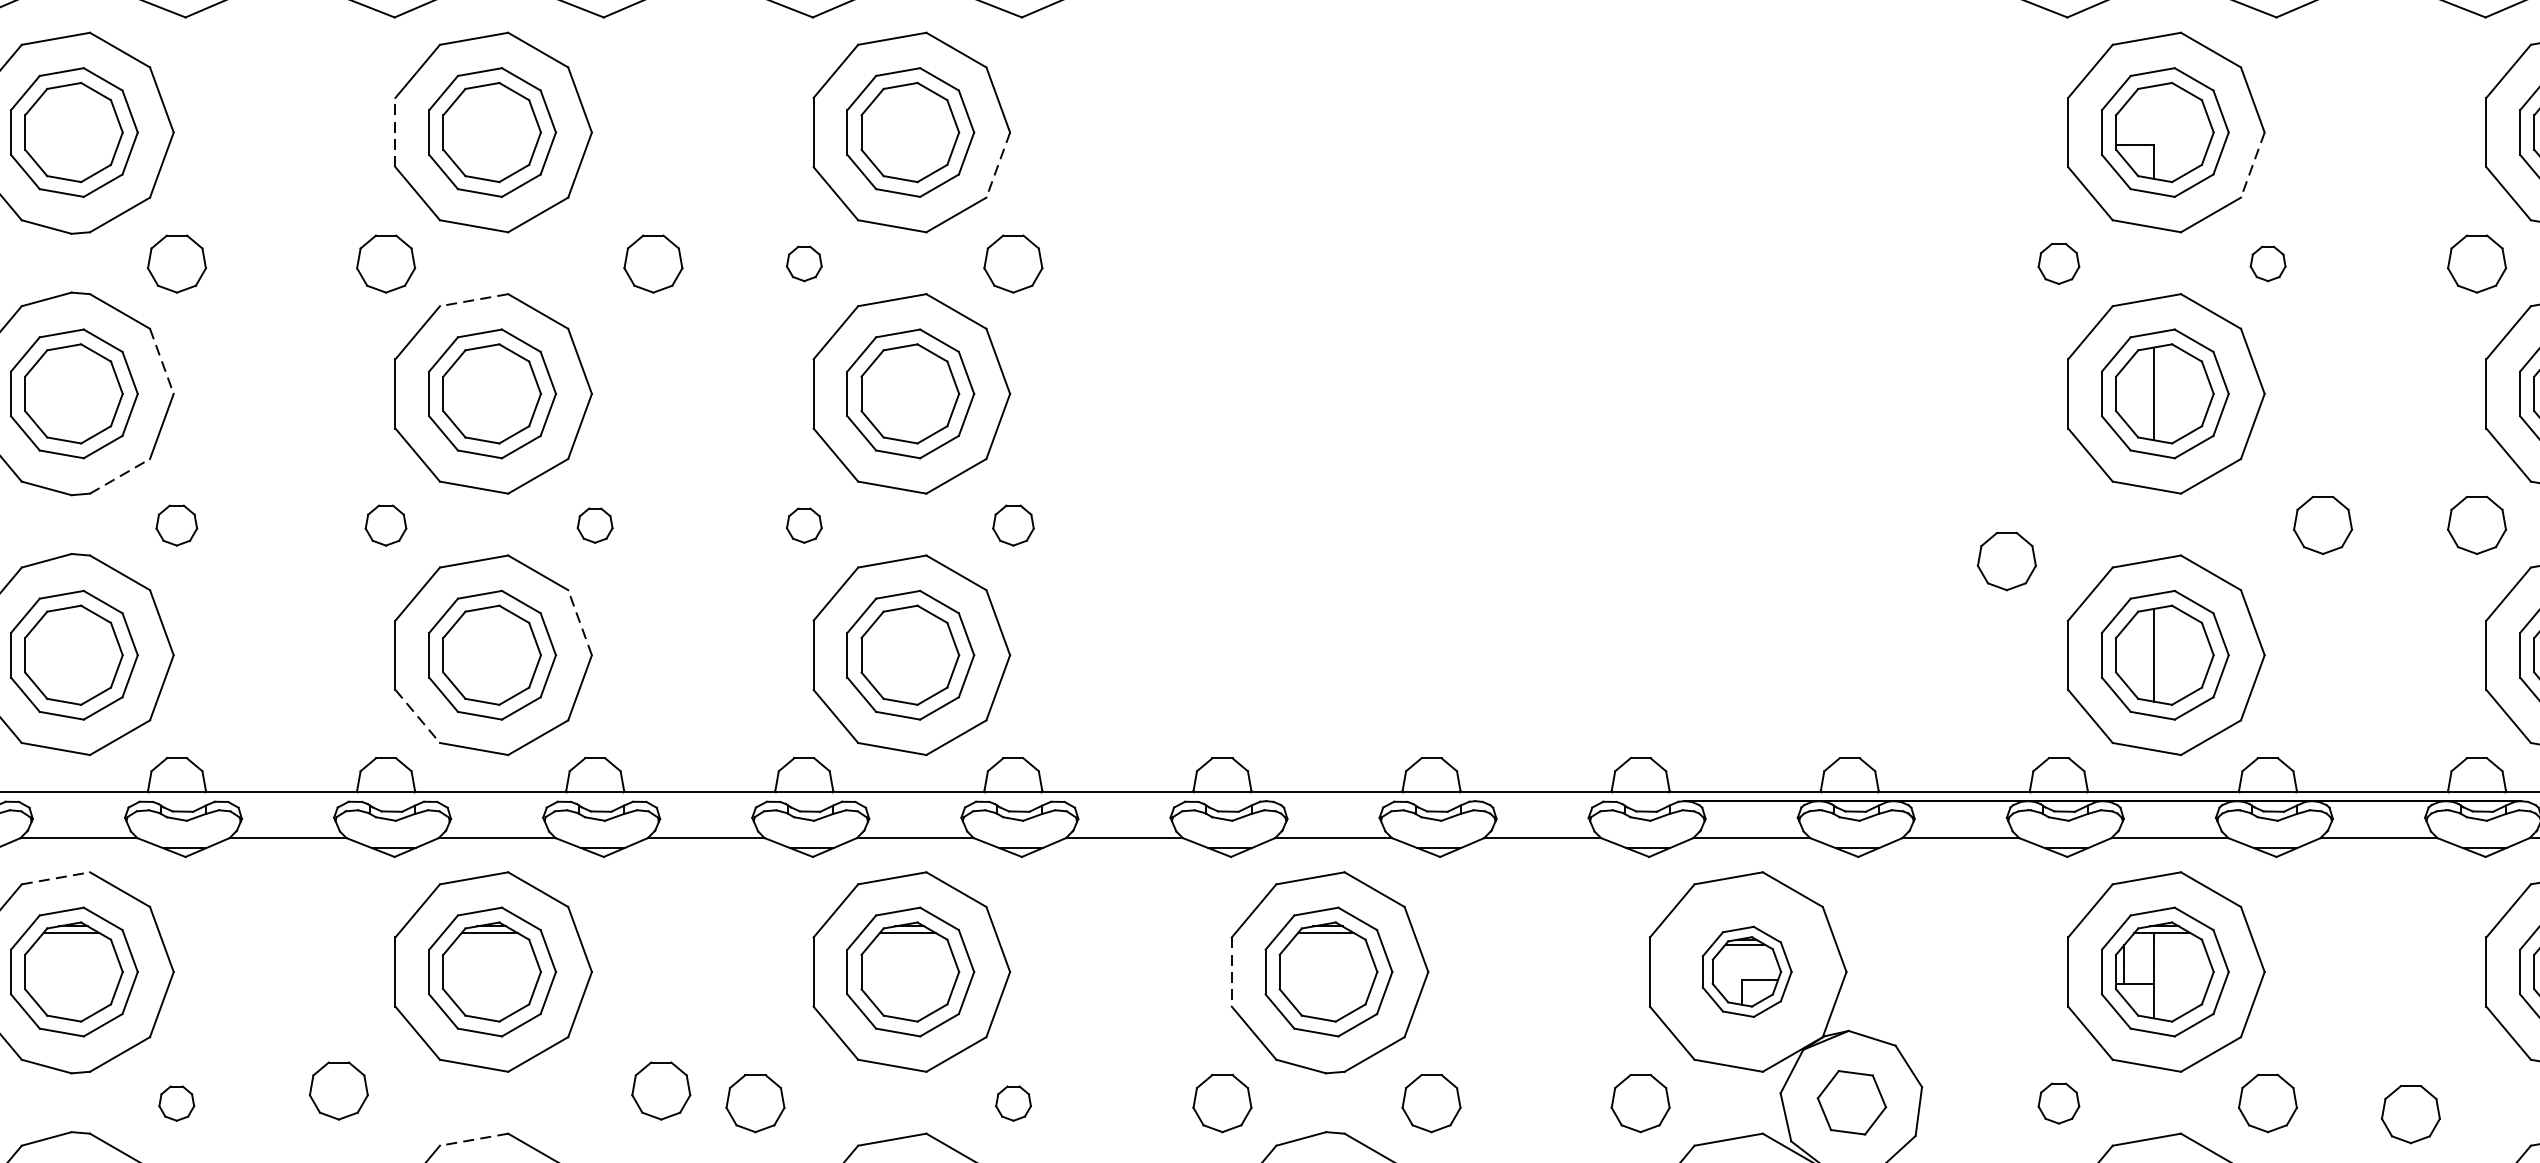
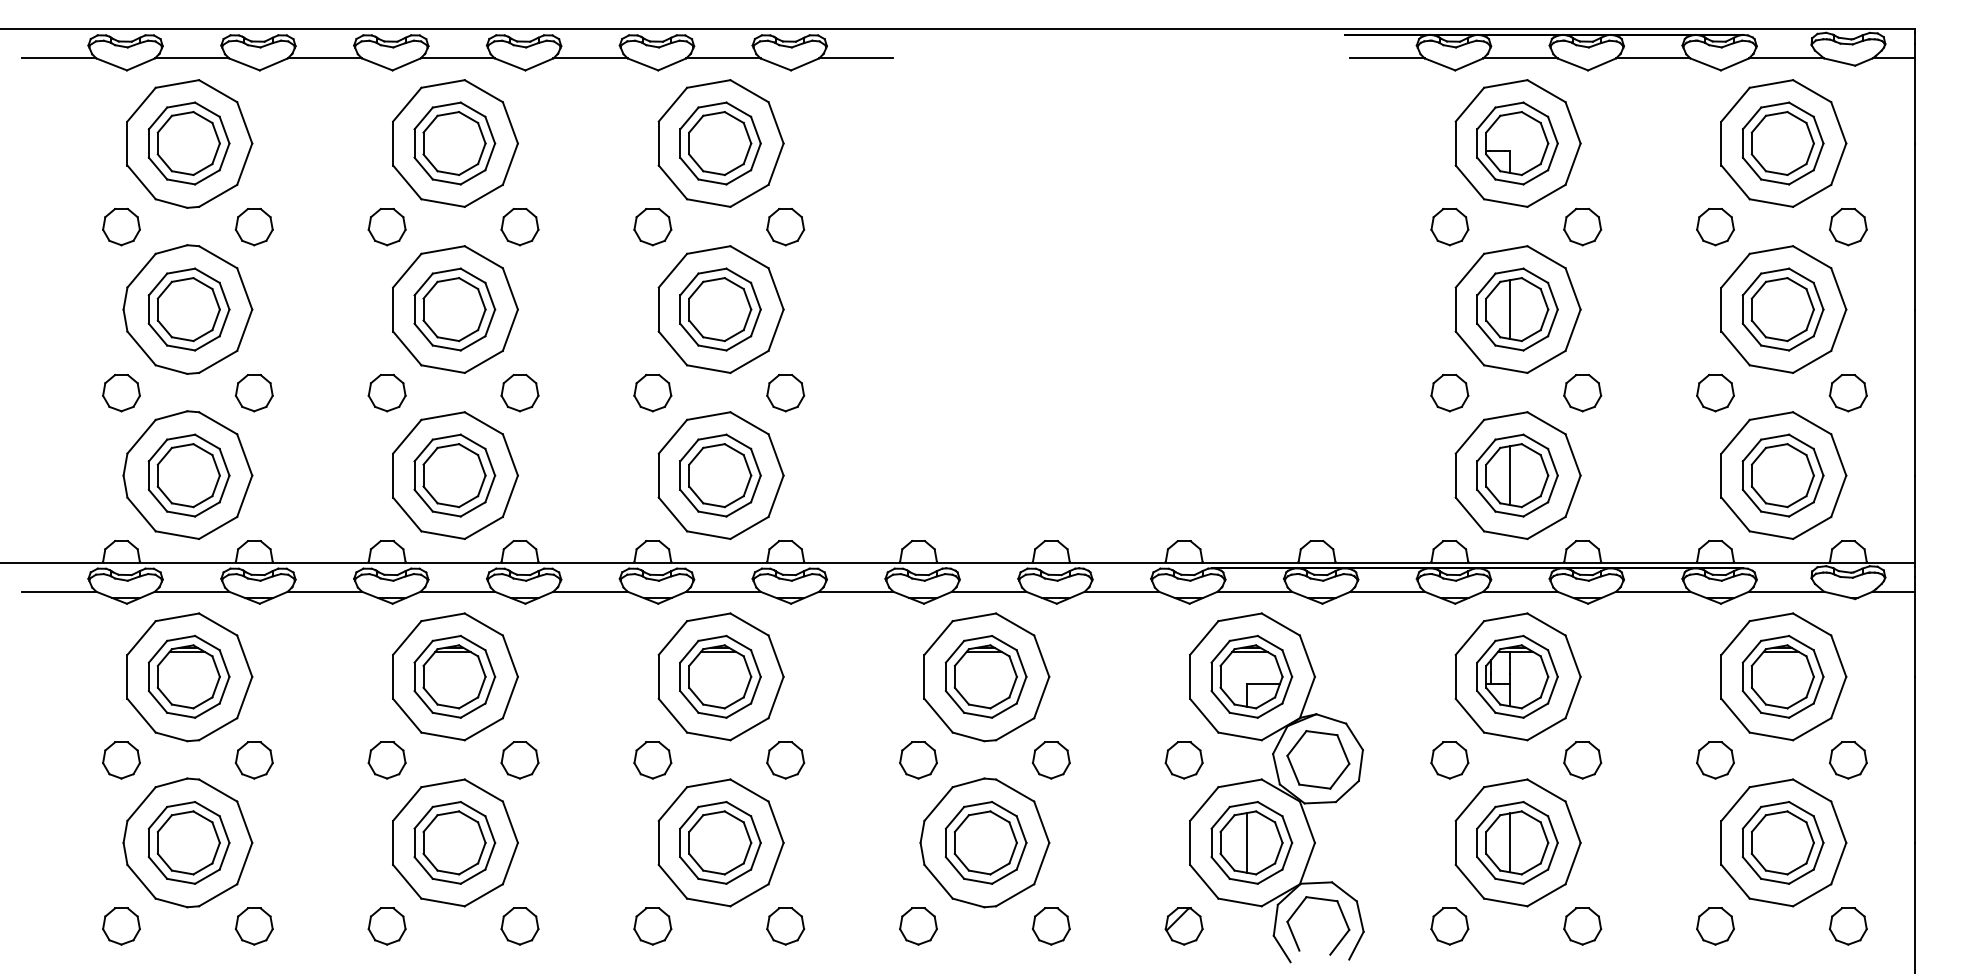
line: (396, 132) -> (393, 143), dashed -> solid
line: (997, 165) -> (775, 164), dashed -> solid
line: (2251, 165) -> (1572, 164), dashed -> solid
part: (652, 263) -> (519, 226), moved
part: (803, 263) -> (652, 226), size x1.67
part: (2058, 263) -> (1449, 226), size x1.43
part: (2267, 263) -> (1582, 226), size x1.67
line: (473, 300) -> (442, 250), dashed -> solid
line: (161, 362) -> (244, 289), dashed -> solid
line: (120, 475) -> (218, 361), dashed -> solid
part: (175, 526) -> (253, 393), size x1.43
part: (385, 526) -> (386, 393), size x1.43
part: (594, 526) -> (519, 393), size x1.67
part: (803, 526) -> (652, 393), size x1.67
part: (1013, 526) -> (785, 393), size x1.43
part: (2322, 526) -> (1582, 393), moved
part: (2006, 562) -> (1449, 393), moved
line: (580, 622) -> (510, 454), dashed -> solid
line: (418, 716) -> (407, 514), dashed -> solid
line: (56, 878) -> (177, 617), dashed -> solid
part: (1746, 971) -> (1251, 676), size x1.43
line: (1231, 973) -> (924, 677), dashed -> solid
part: (337, 1091) -> (386, 760), moved
part: (660, 1091) -> (519, 760), moved
part: (1852, 1102) -> (1318, 759), size x1.43
part: (175, 1103) -> (253, 760), size x1.67
part: (754, 1103) -> (652, 760), moved
part: (1013, 1103) -> (785, 760), size x1.67
part: (2058, 1103) -> (1449, 760), size x1.43
part: (2410, 1114) -> (1715, 760), moved
line: (473, 1139) -> (442, 783), dashed -> solid

